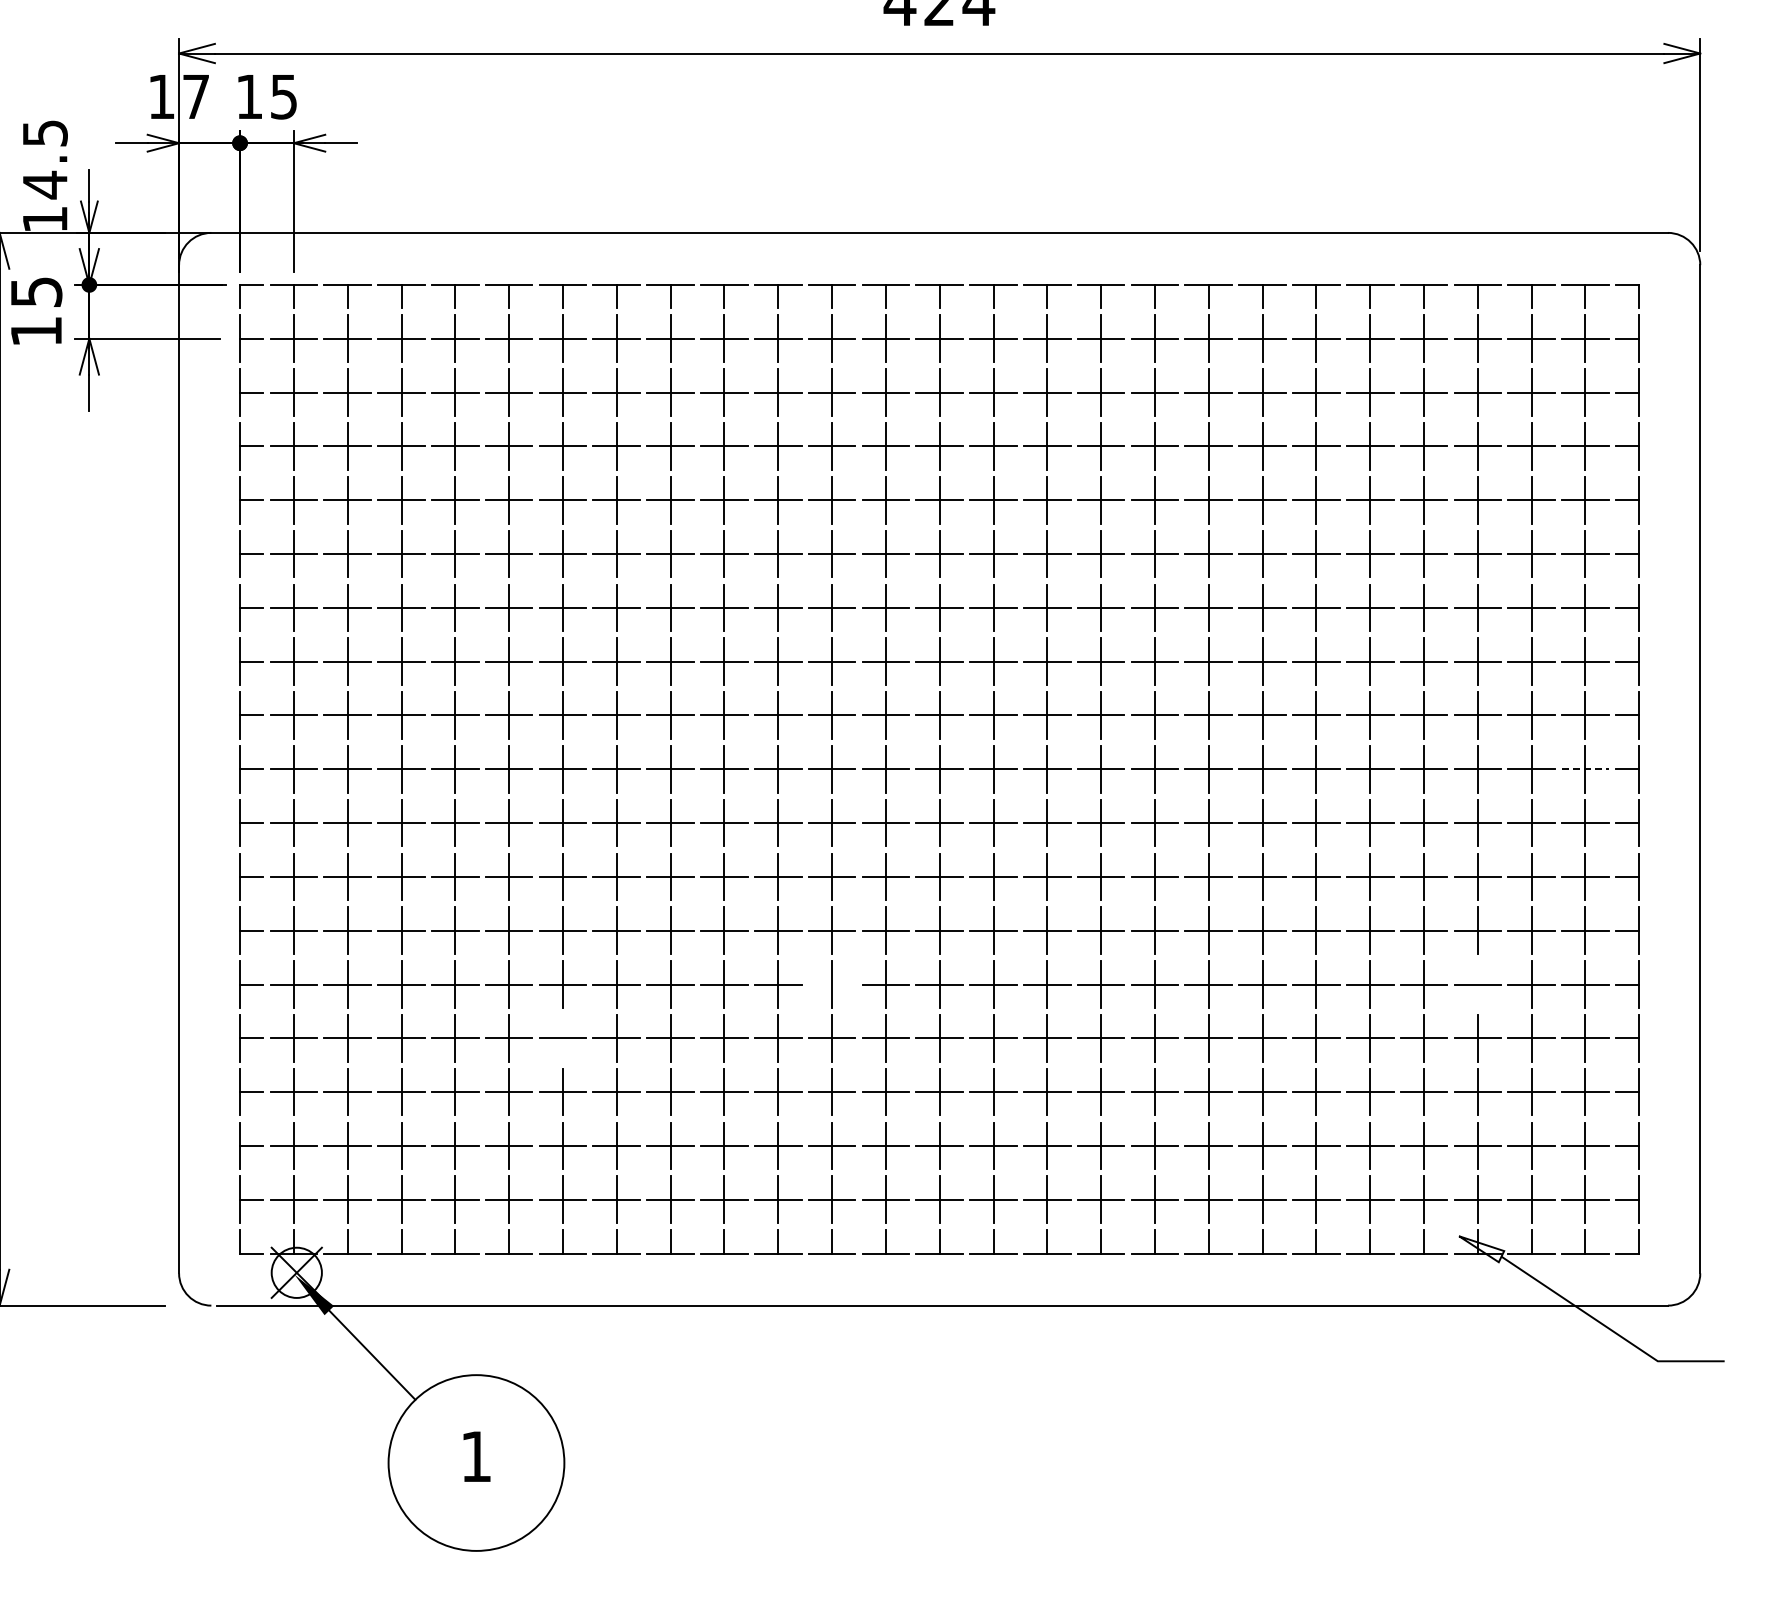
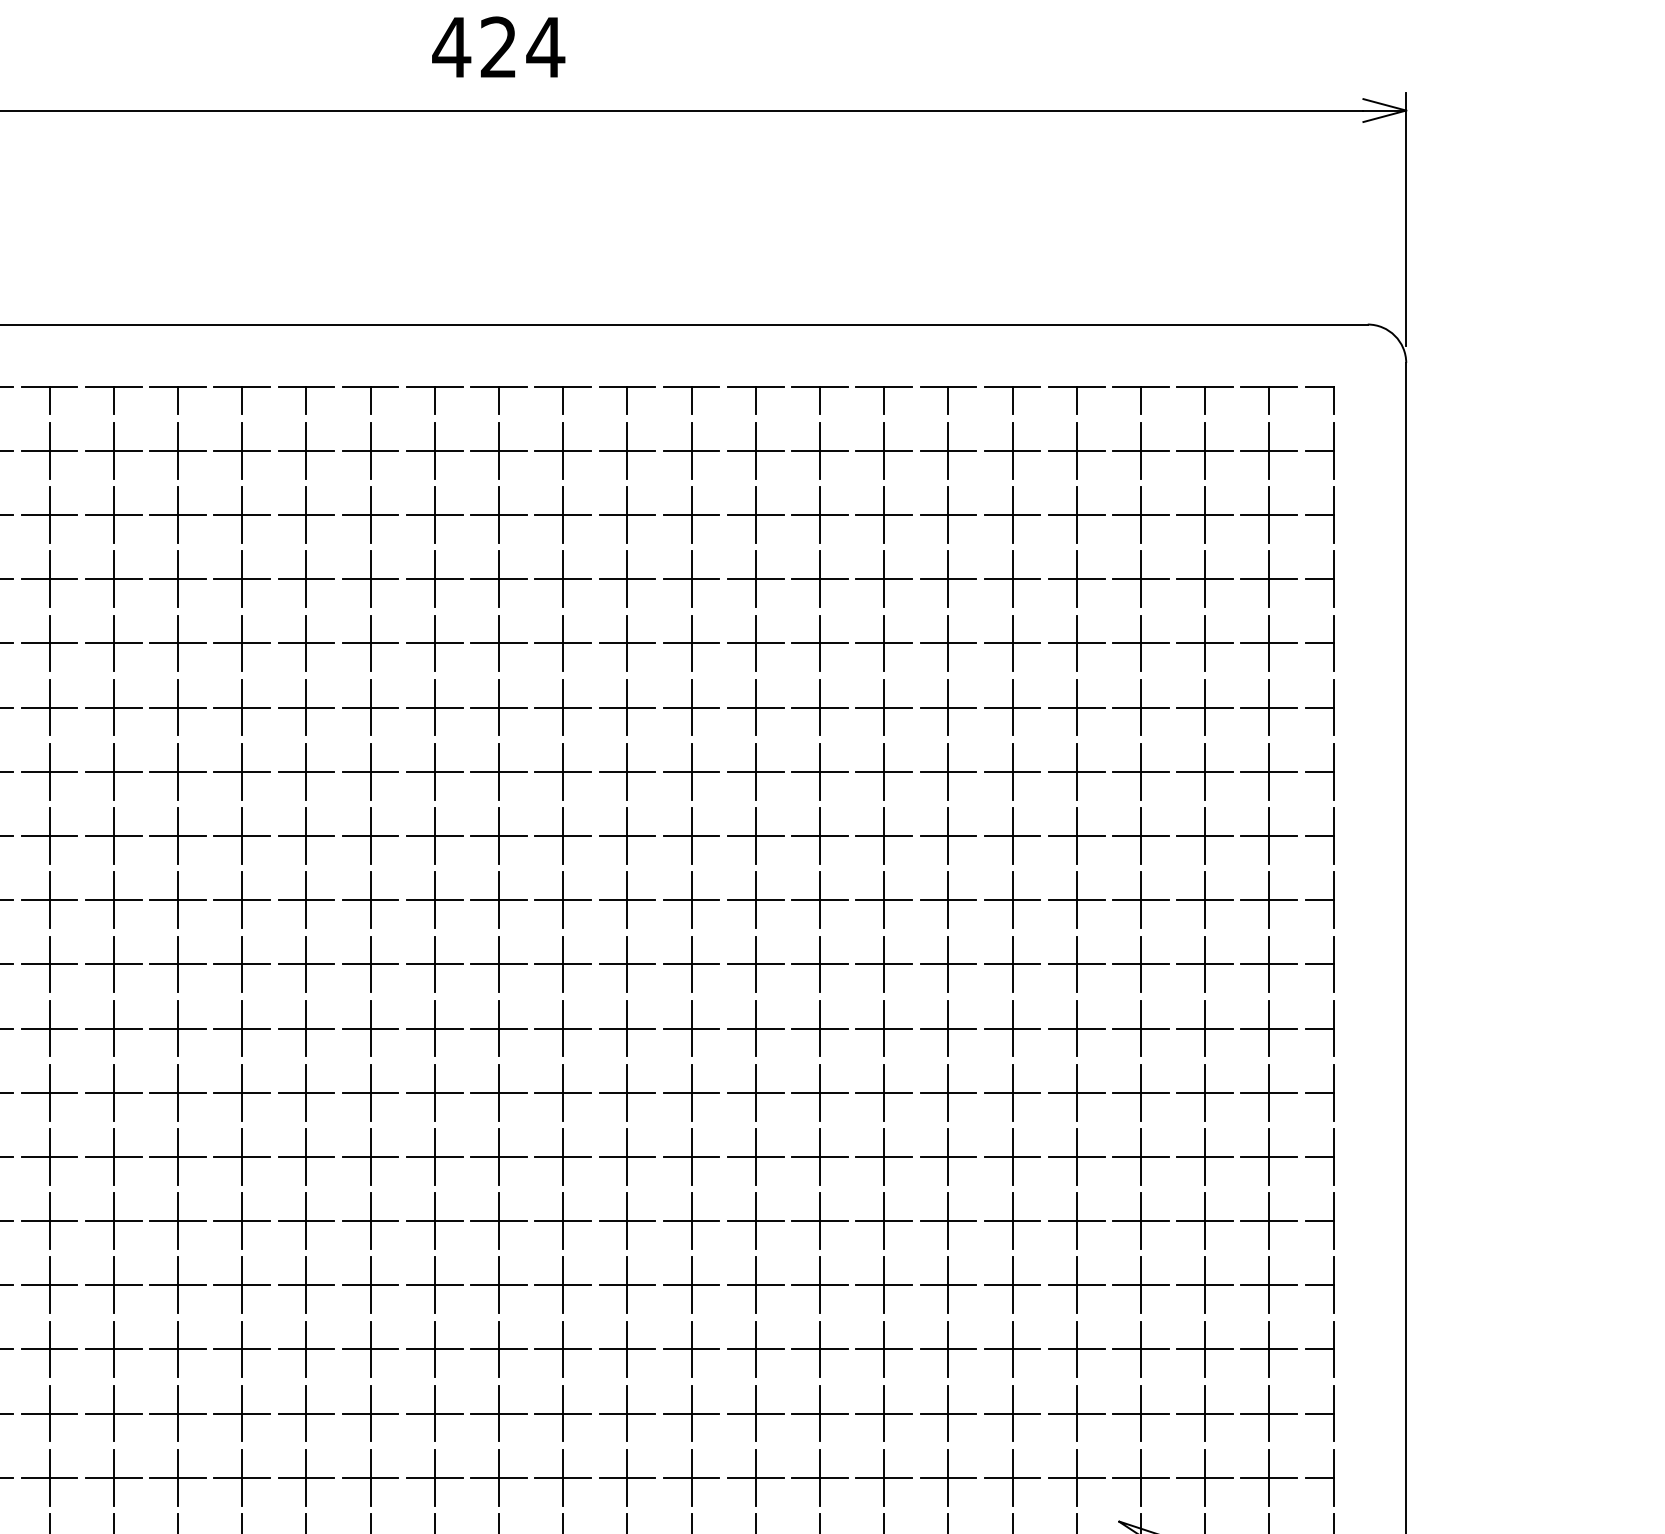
line: (1585, 769) -> (1269, 964), dashed -> solid
line: (831, 984) -> (369, 1221), added
line: (1477, 984) -> (1140, 1221), added
line: (562, 1038) -> (49, 1285), added

